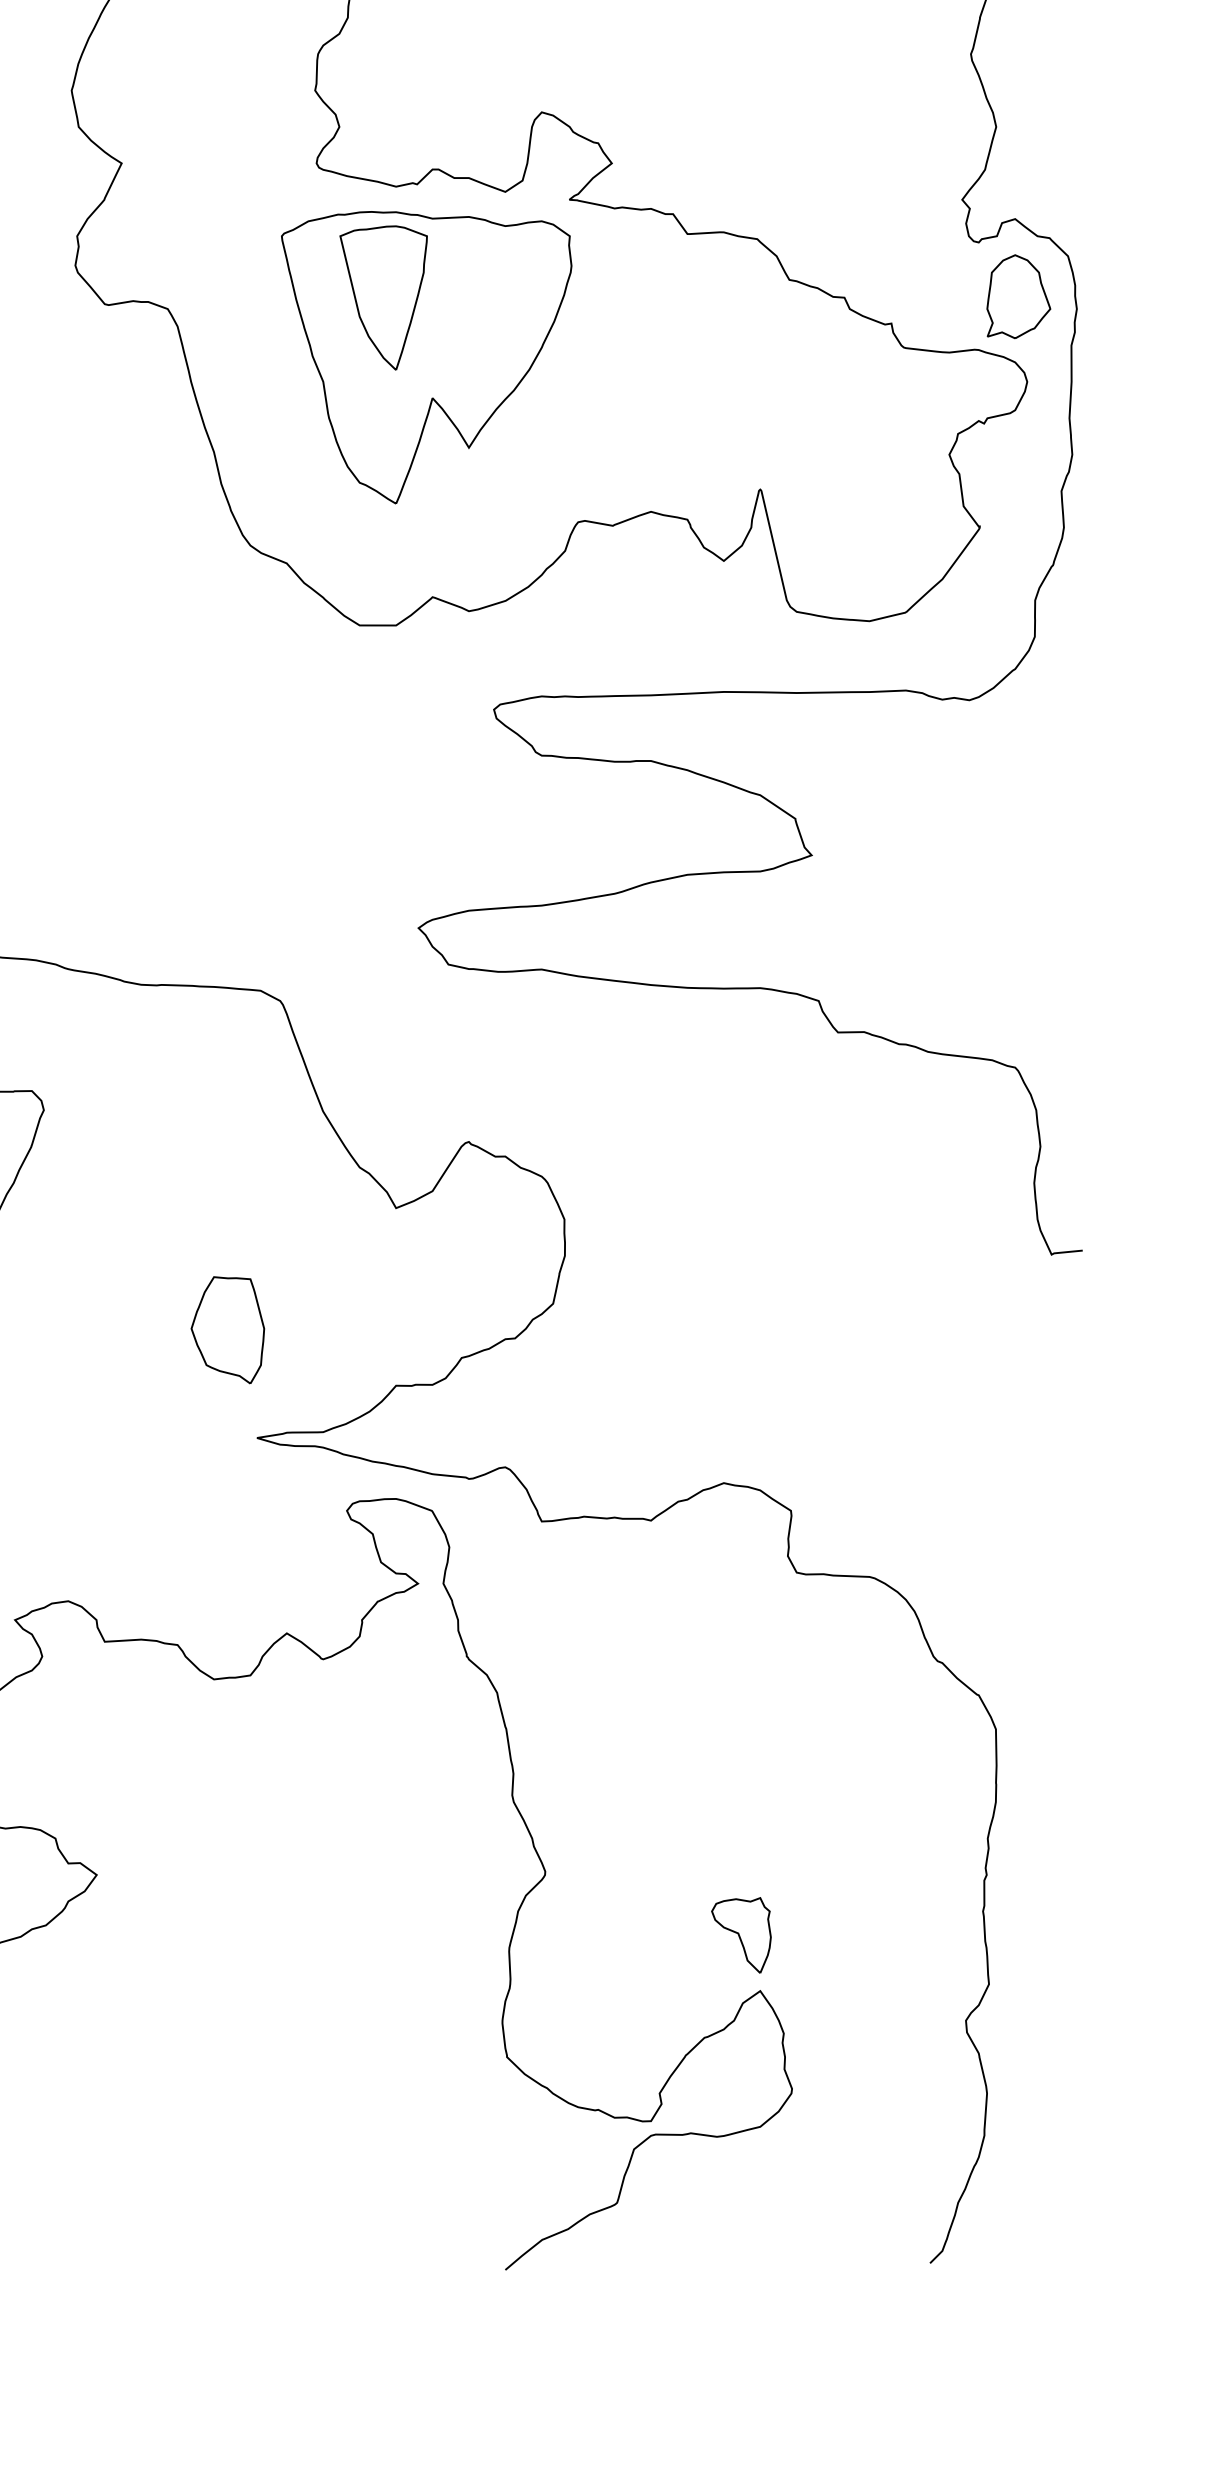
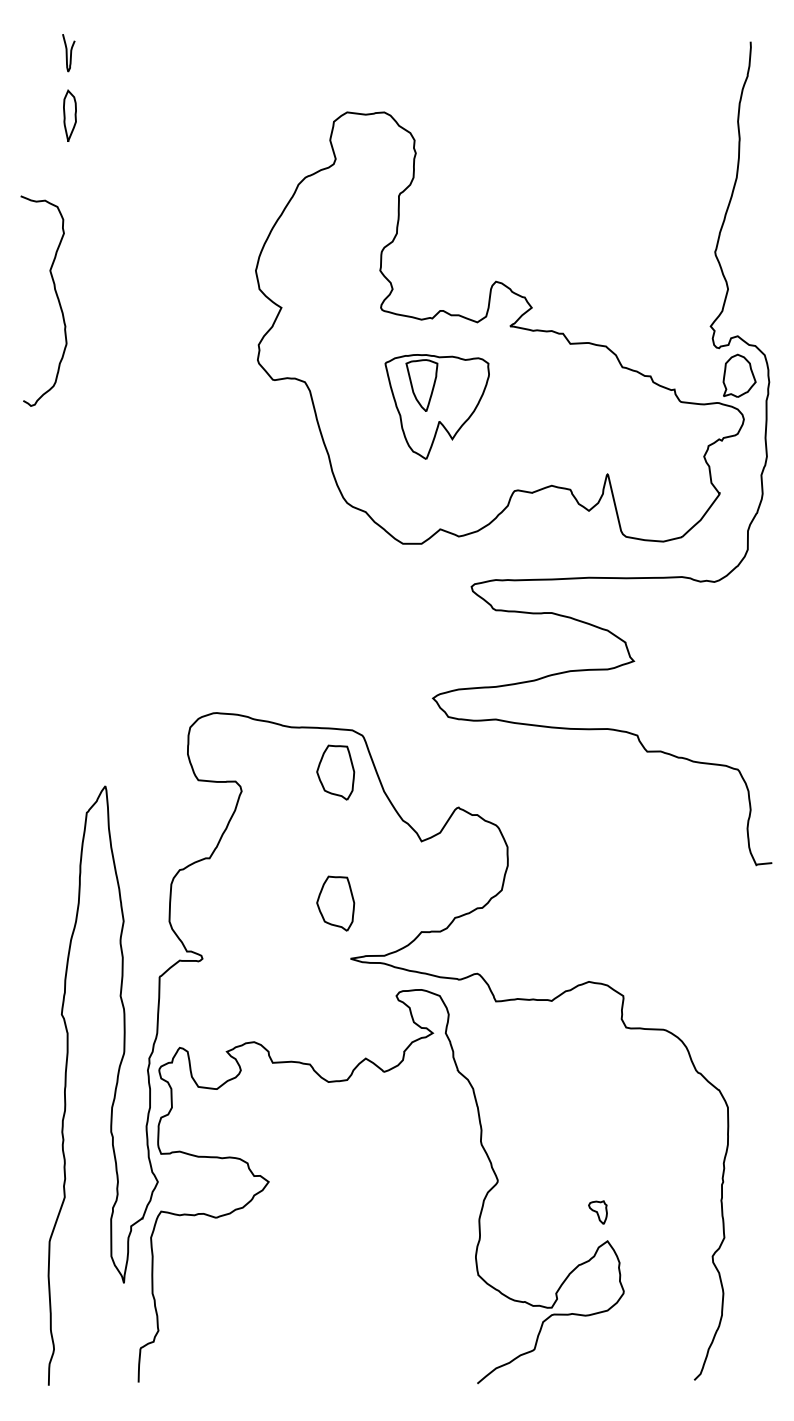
part: (427, 356) -> (437, 406), size x0.7
part: (227, 1073) -> (335, 772), added
part: (740, 1934) -> (597, 1212), size x0.6

